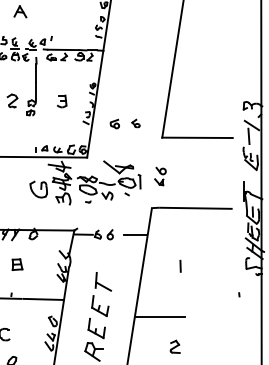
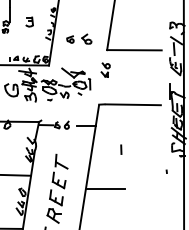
part: (135, 123) -> (86, 39), size x1.6
part: (160, 176) -> (105, 70), moved
part: (174, 346) -> (116, 211), removed

